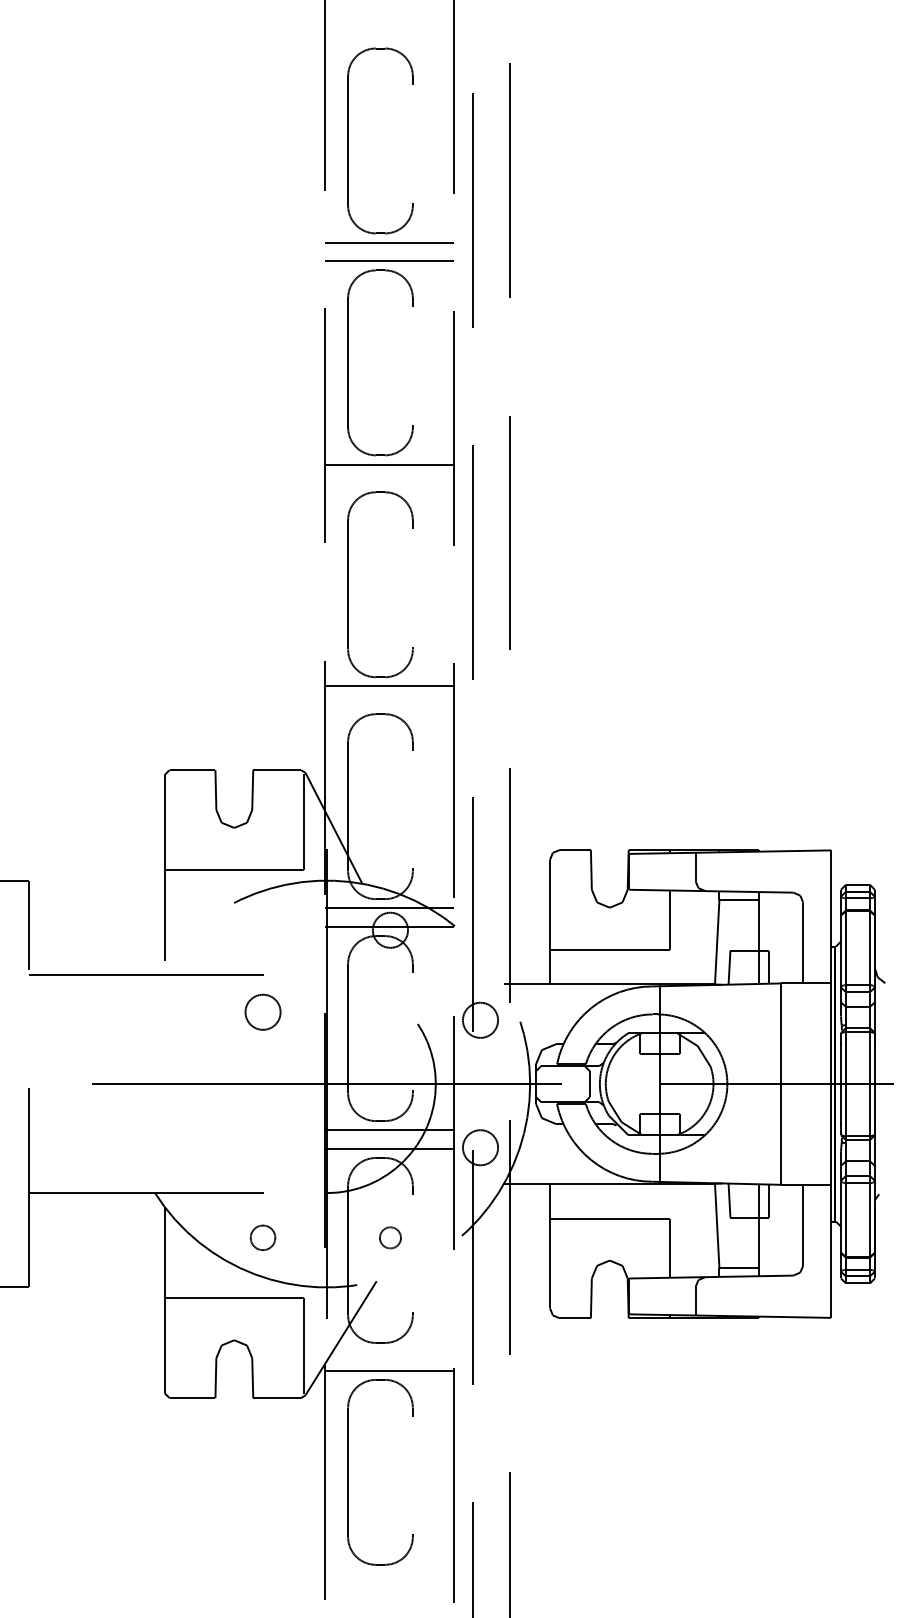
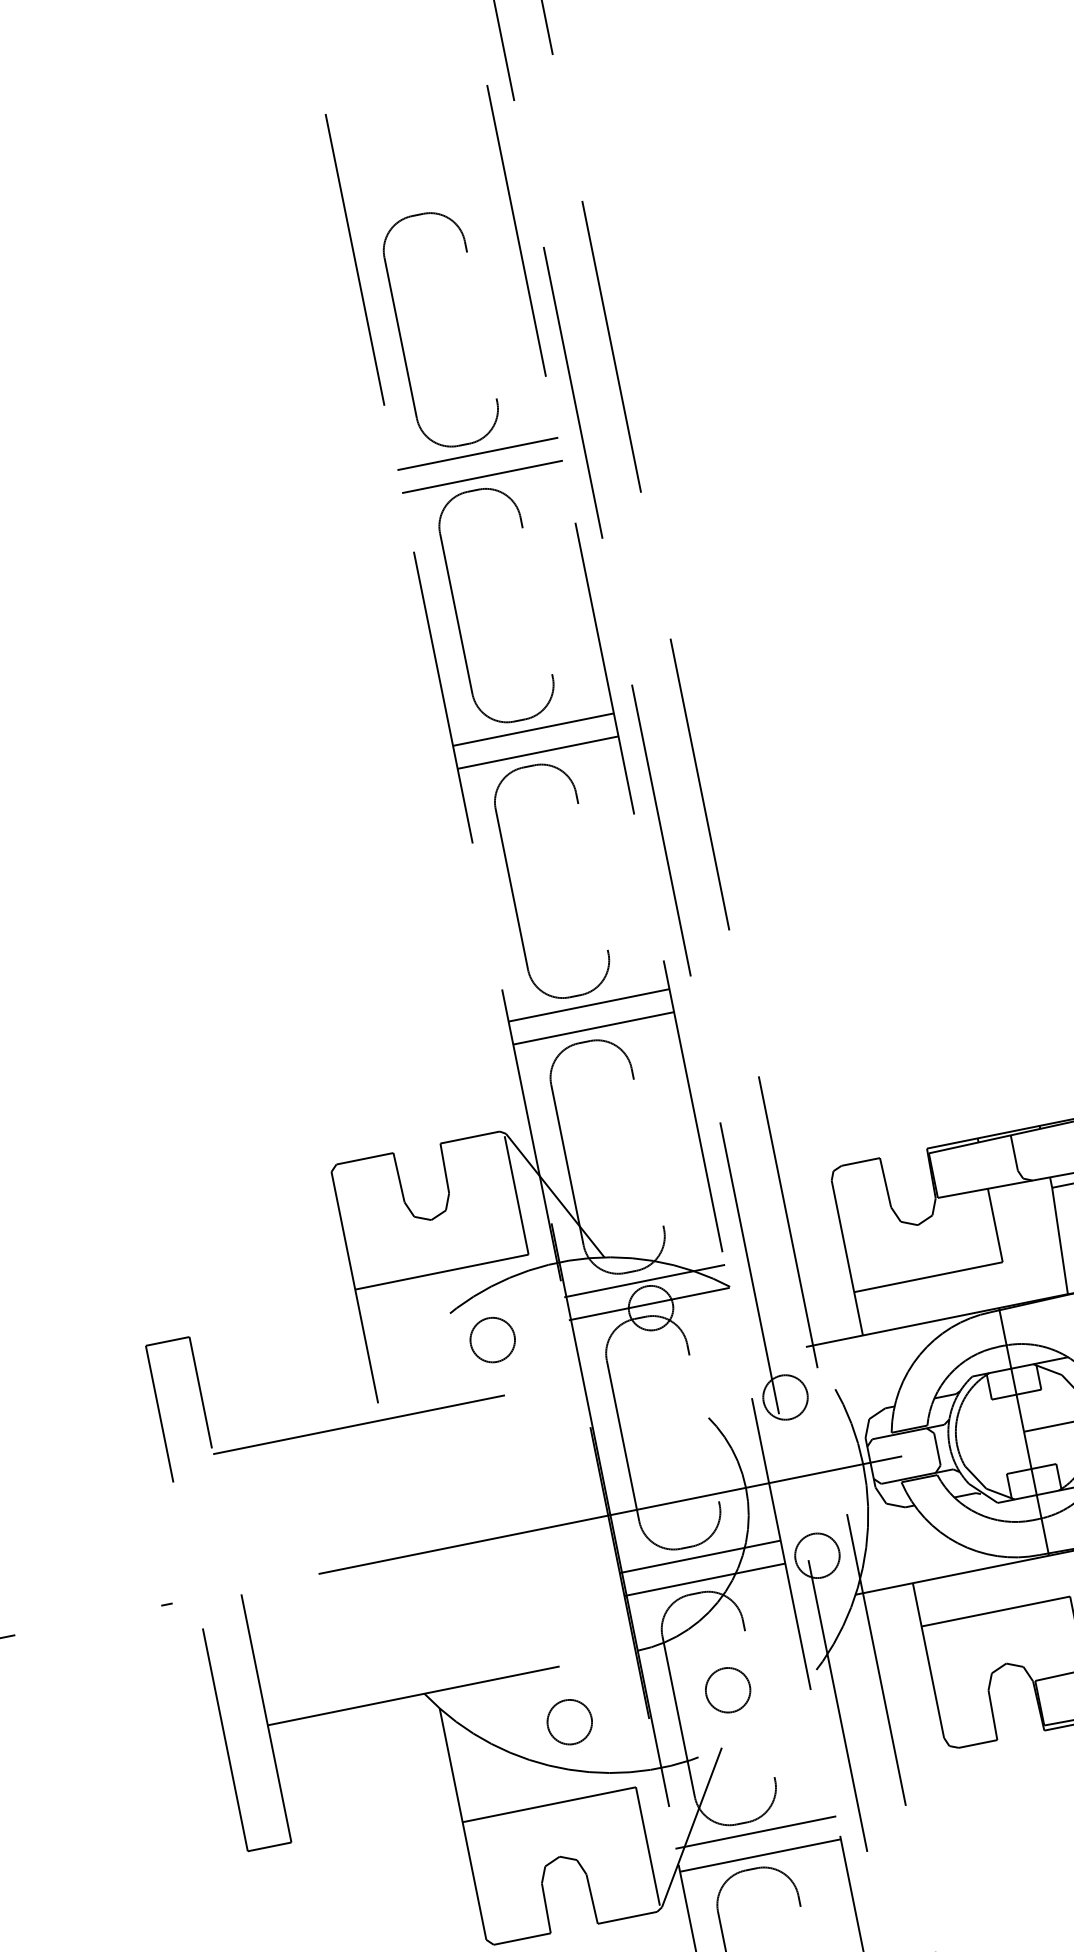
line: (389, 483) -> (537, 753), added
line: (389, 704) -> (593, 1027), added
part: (262, 1011) -> (491, 1339), moved
part: (262, 1237) -> (569, 1721), size x1.43
part: (390, 1237) -> (728, 1689), size x1.67
line: (389, 1352) -> (755, 1833), added

